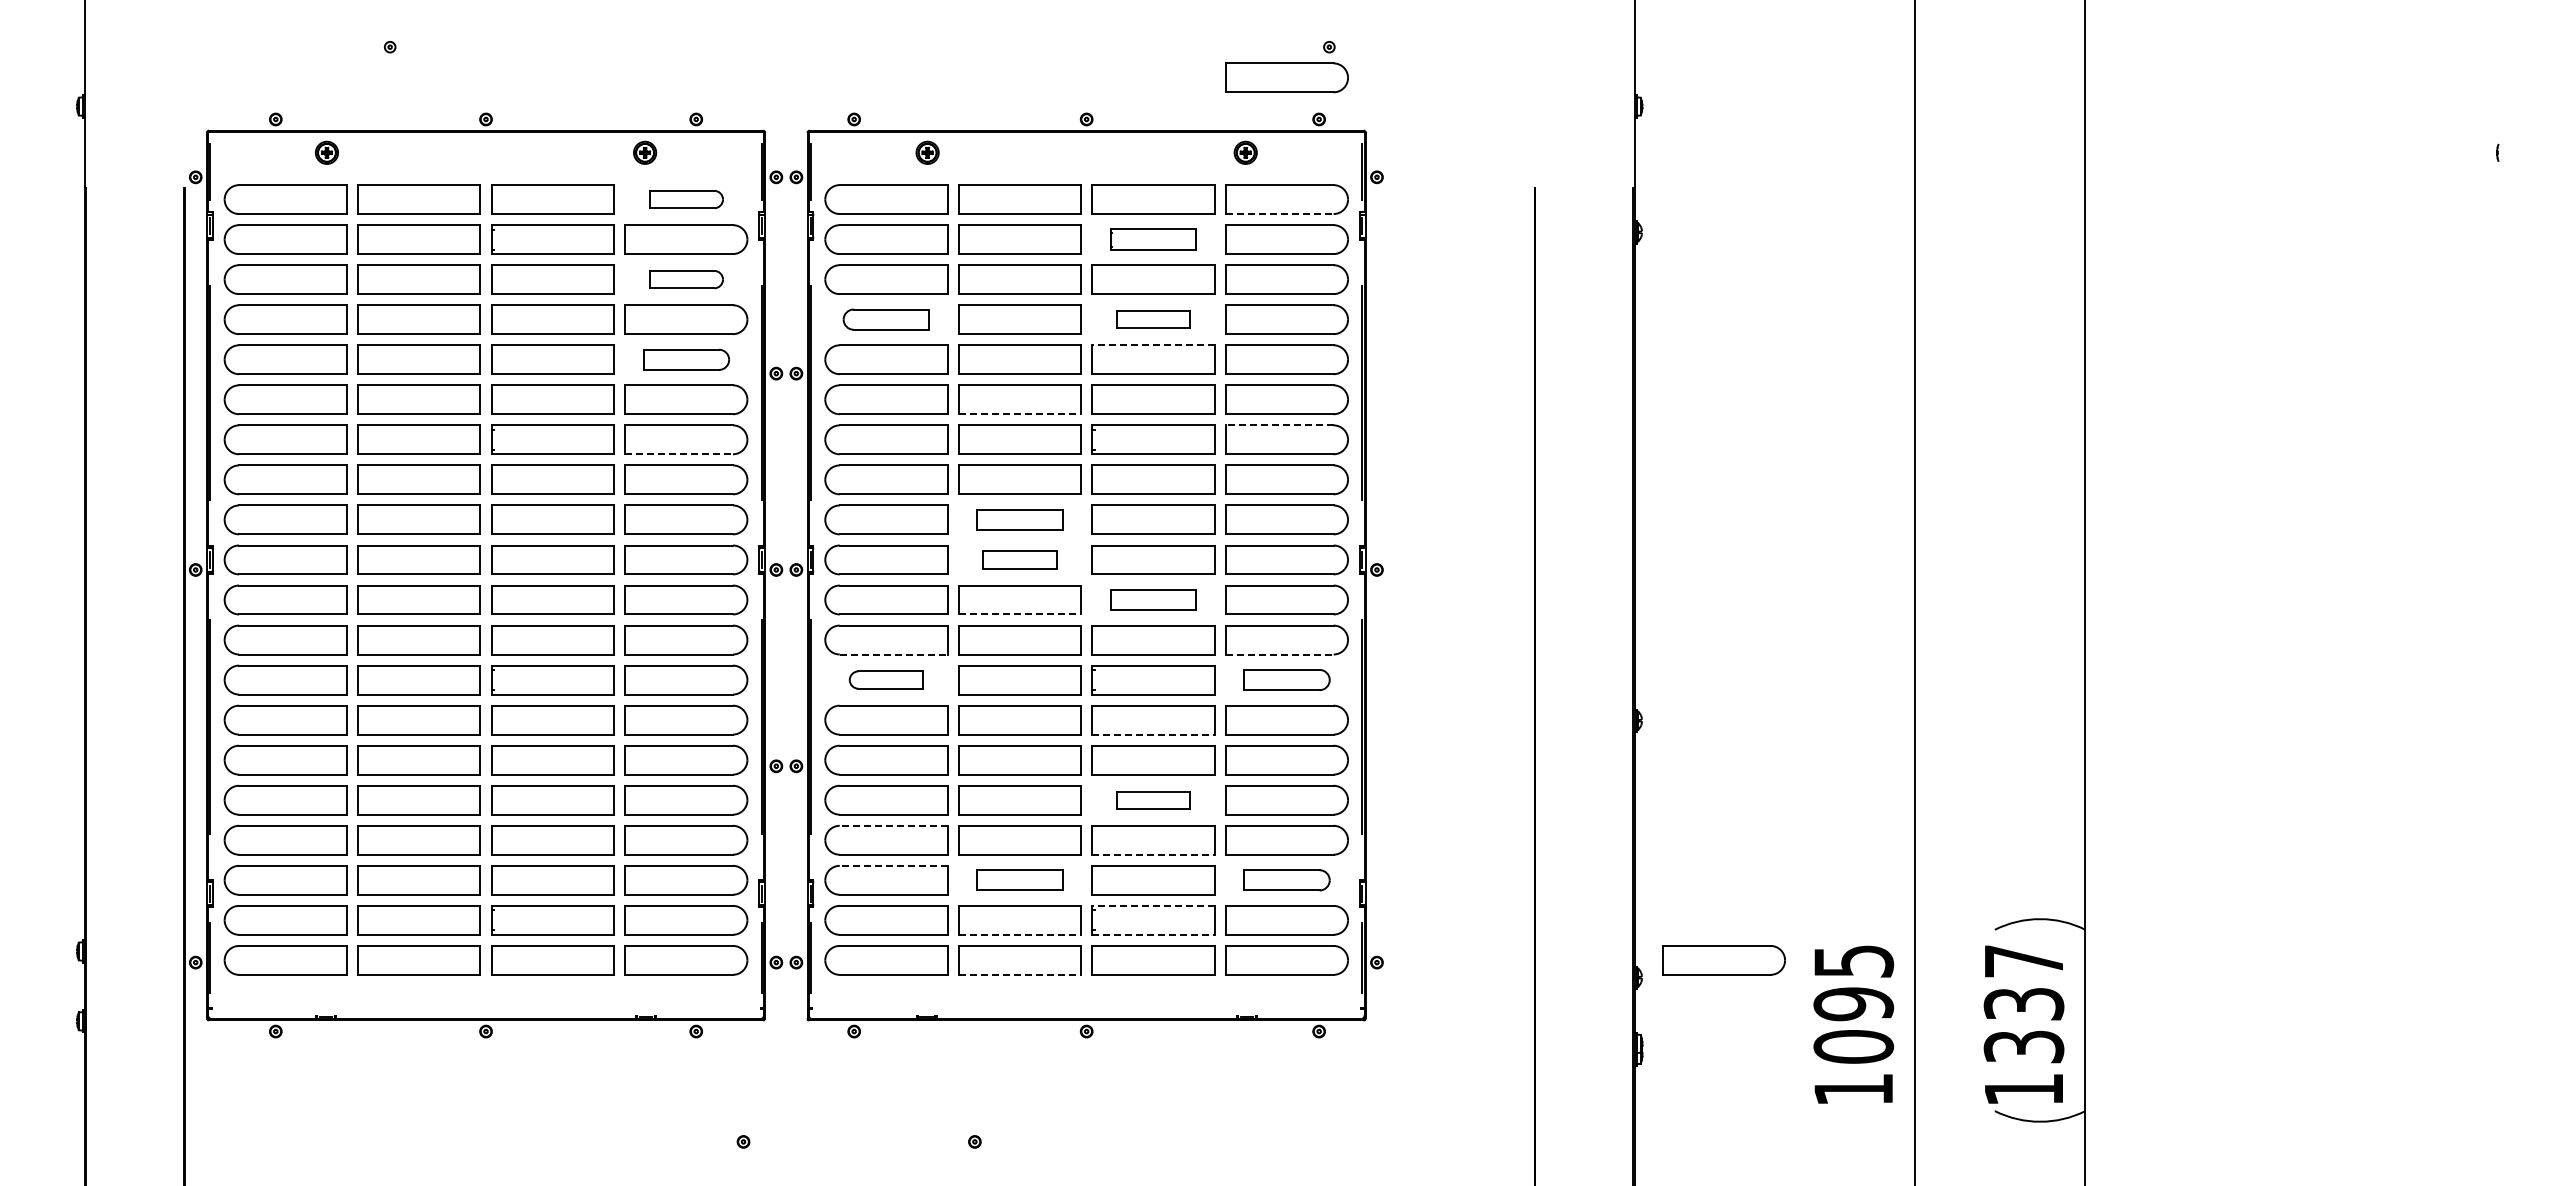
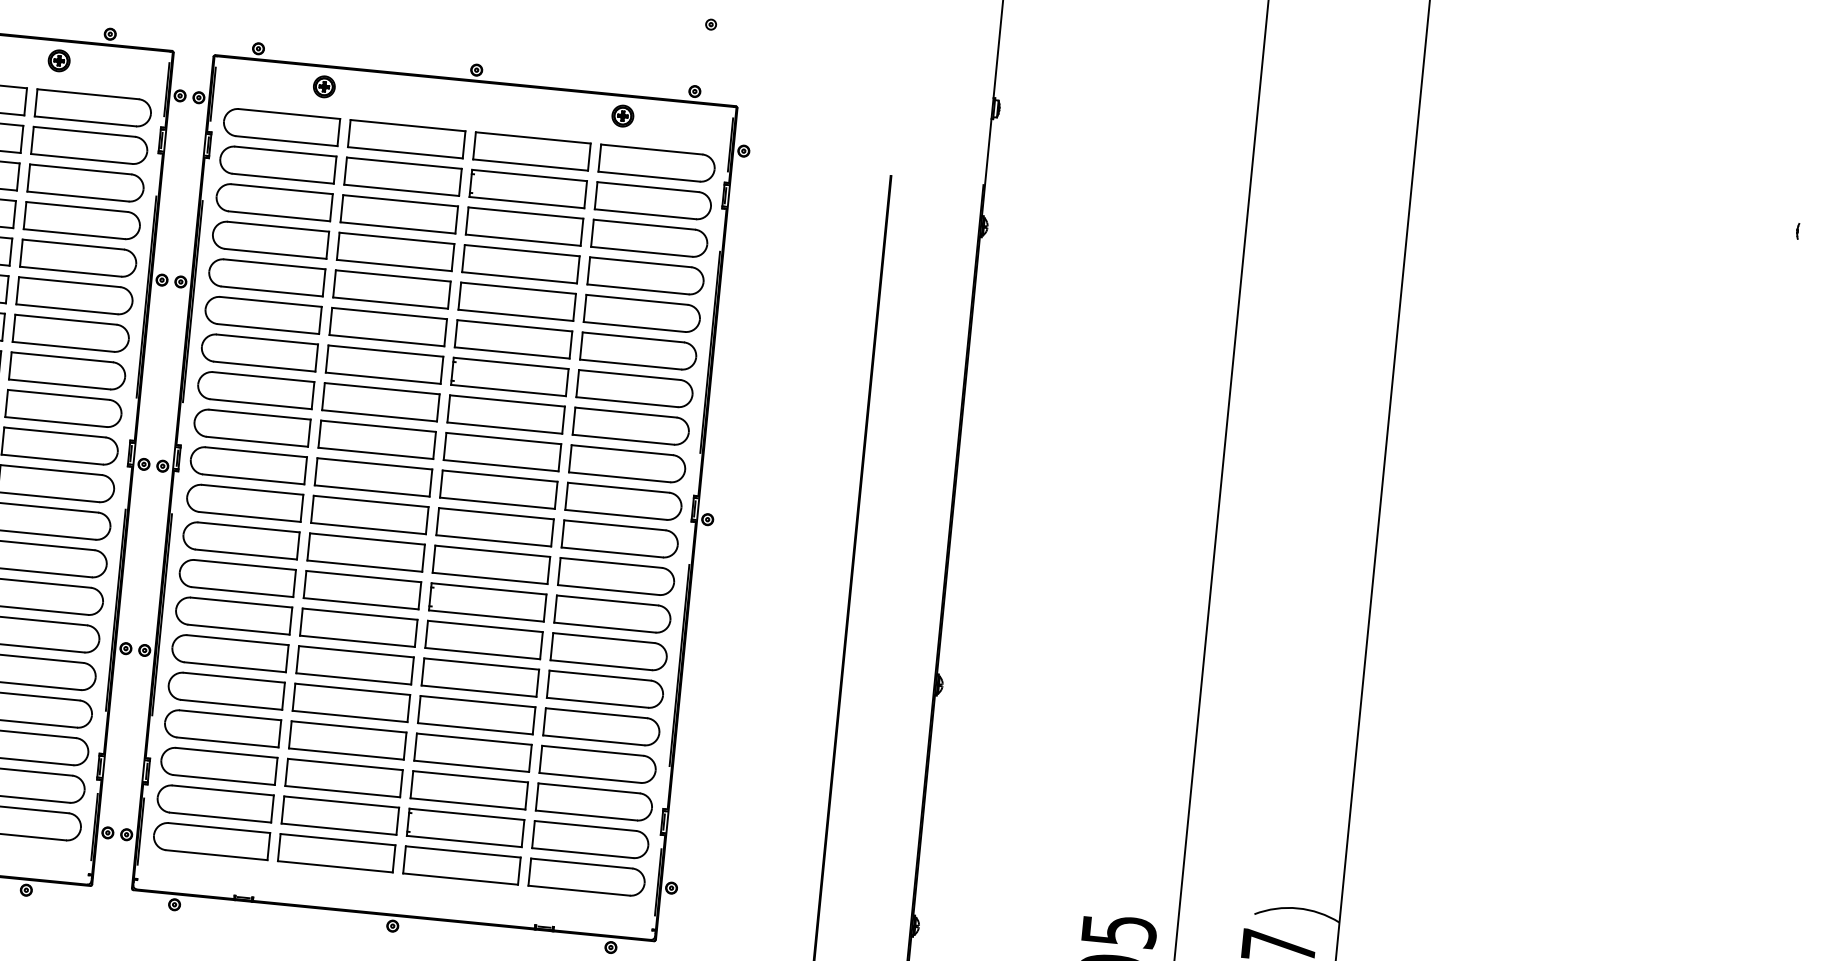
part: (1286, 77) -> (668, 49), removed
part: (686, 199) -> (93, 108), size x1.67
line: (1279, 214) -> (648, 177), dashed -> solid
part: (1153, 239) -> (528, 188), size x1.43
part: (686, 279) -> (86, 183), size x1.67
part: (886, 319) -> (270, 239), size x1.43
part: (1153, 319) -> (521, 264), size x1.67
line: (1152, 345) -> (517, 288), dashed -> solid
part: (686, 359) -> (79, 258), size x1.43
line: (1020, 414) -> (387, 340), dashed -> solid
line: (1279, 425) -> (629, 375), dashed -> solid
line: (679, 454) -> (63, 347), dashed -> solid
part: (1019, 519) -> (376, 439), size x1.43
part: (1019, 559) -> (373, 476), size x1.67
part: (1153, 599) -> (495, 526), size x1.43
line: (1020, 614) -> (369, 528), dashed -> solid
line: (893, 654) -> (246, 554), dashed -> solid
line: (1279, 654) -> (608, 590), dashed -> solid
part: (886, 679) -> (237, 577), size x1.67
part: (1286, 679) -> (612, 614), size x1.43
line: (1153, 734) -> (482, 653), dashed -> solid
part: (1153, 800) -> (476, 715), size x1.67
line: (893, 825) -> (230, 714), dashed -> solid
line: (1153, 854) -> (471, 766), dashed -> solid
line: (893, 865) -> (226, 752), dashed -> solid
part: (1019, 880) -> (343, 778), size x1.43
part: (1286, 880) -> (594, 802), size x1.43
line: (1152, 905) -> (466, 813), dashed -> solid
line: (1020, 934) -> (339, 828), dashed -> solid
line: (1153, 934) -> (464, 841), dashed -> solid
part: (1723, 960) -> (996, 918), removed
line: (1020, 974) -> (335, 866), dashed -> solid

